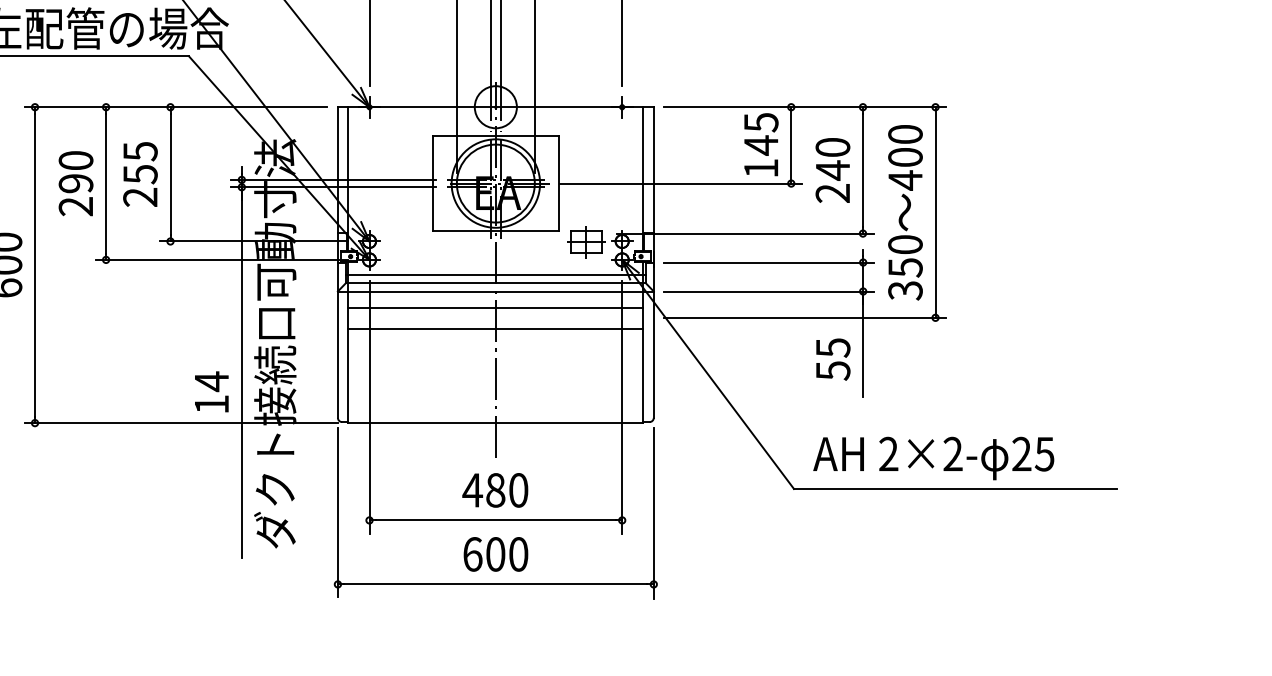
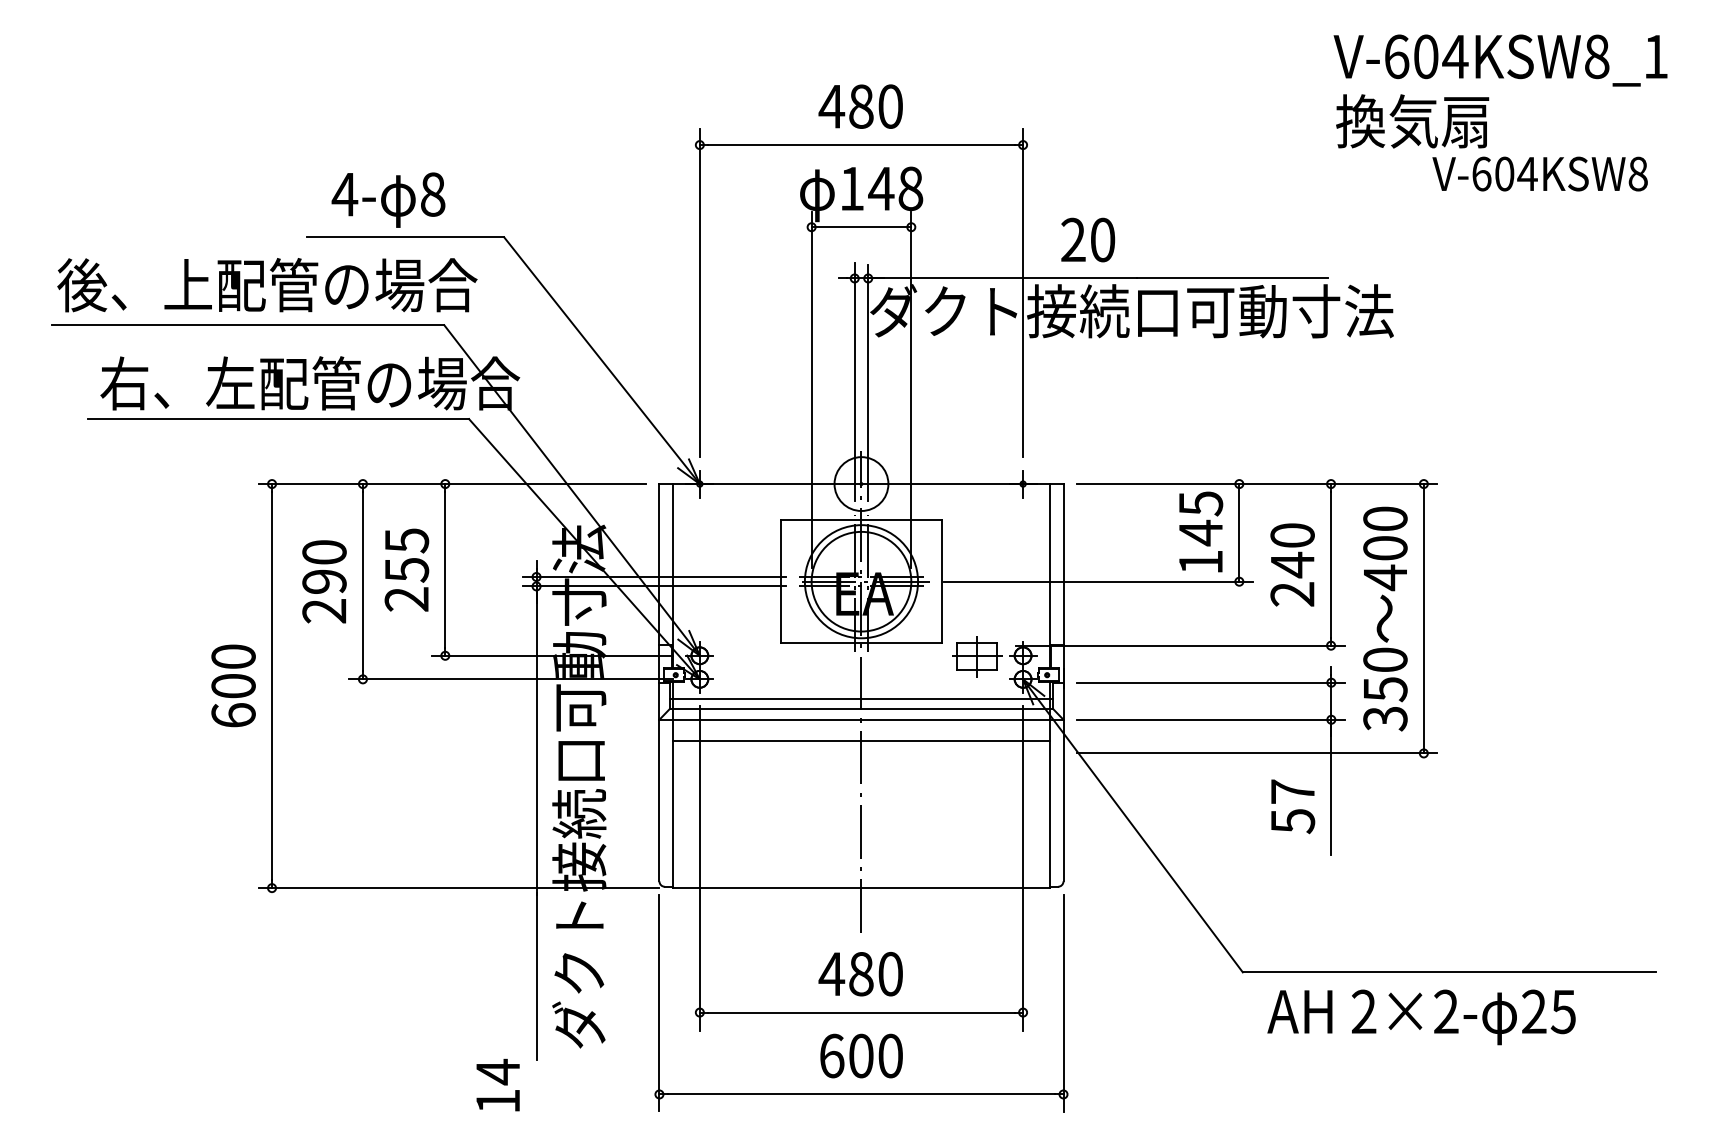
line: (495, 329) -> (861, 768), removed
text: (833, 347) -> (1293, 791), 55 -> 57
text: (211, 391) -> (497, 1084), moved
text: (933, 458) -> (1421, 1017), moved

